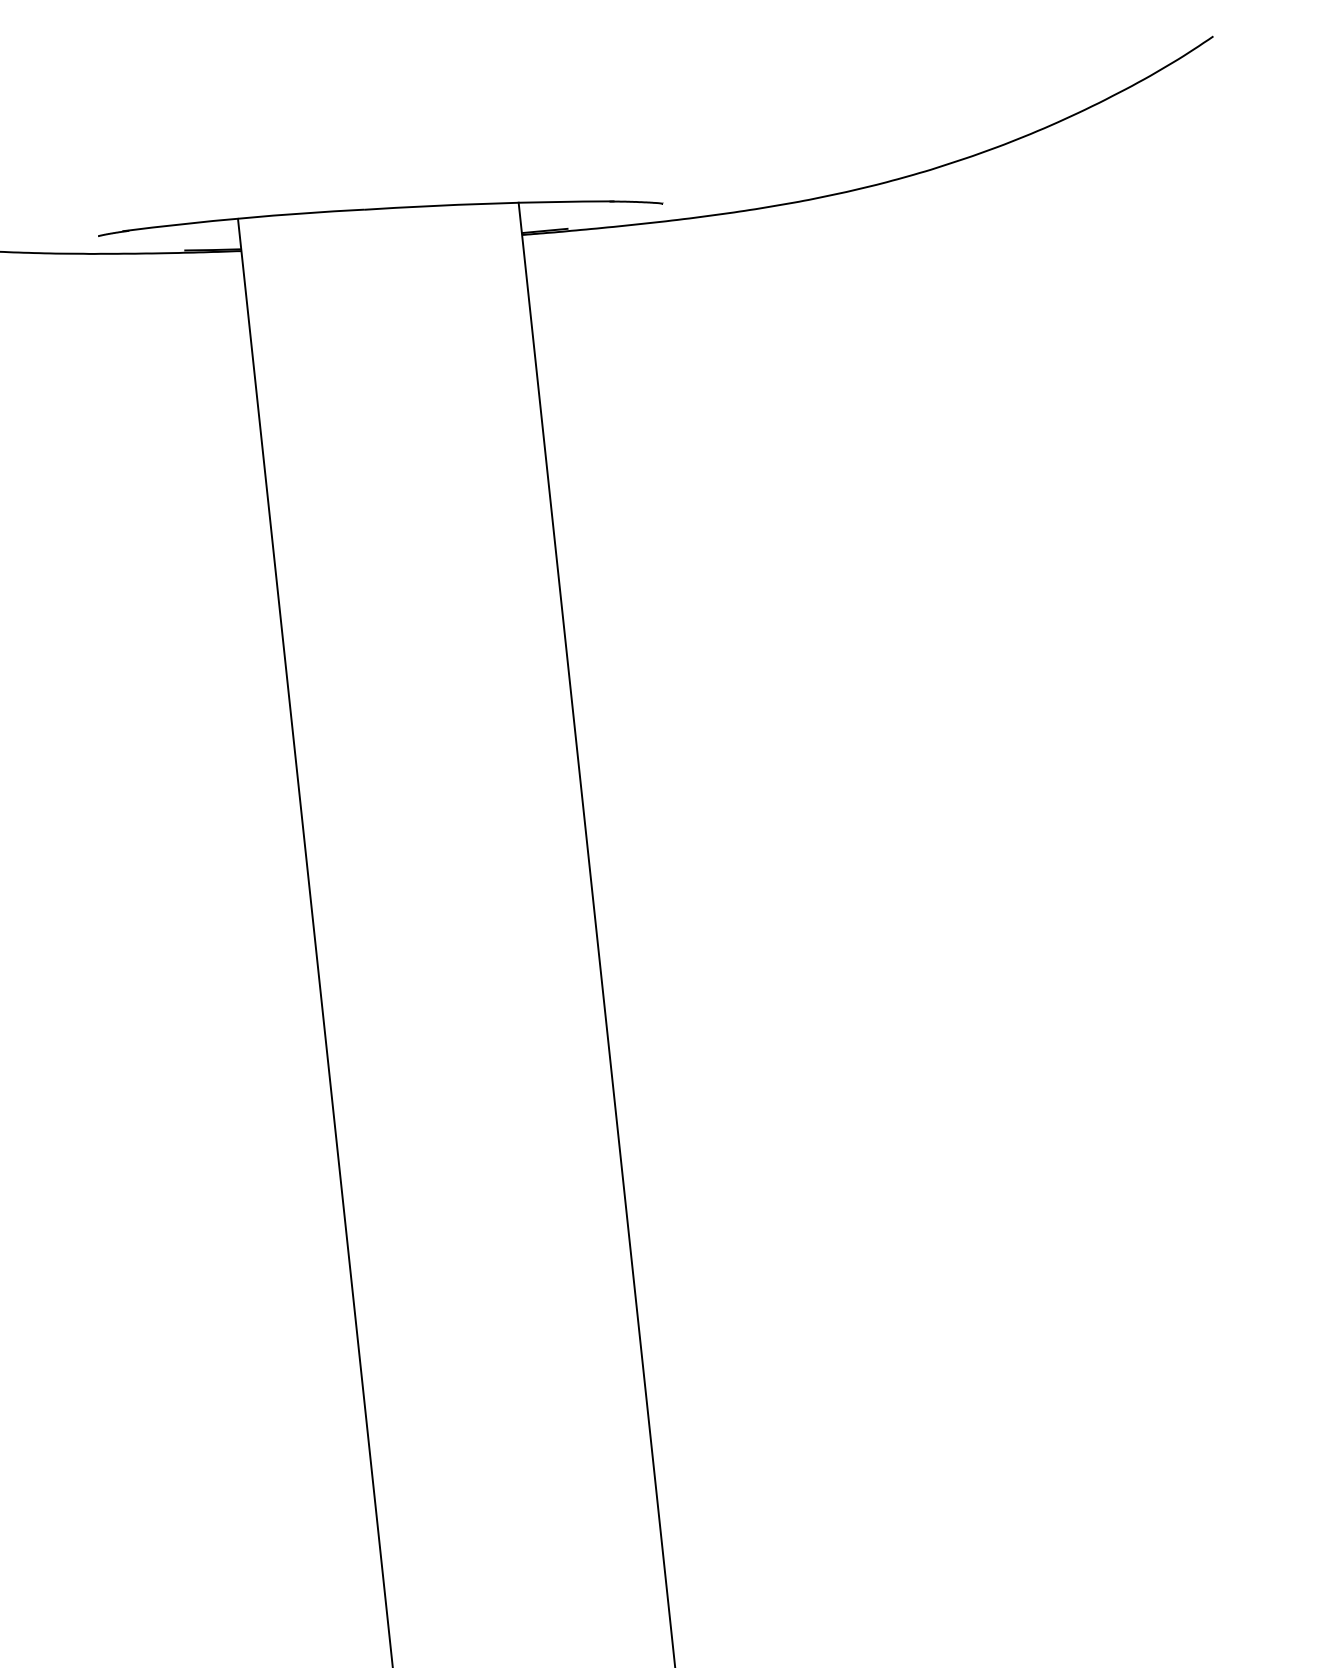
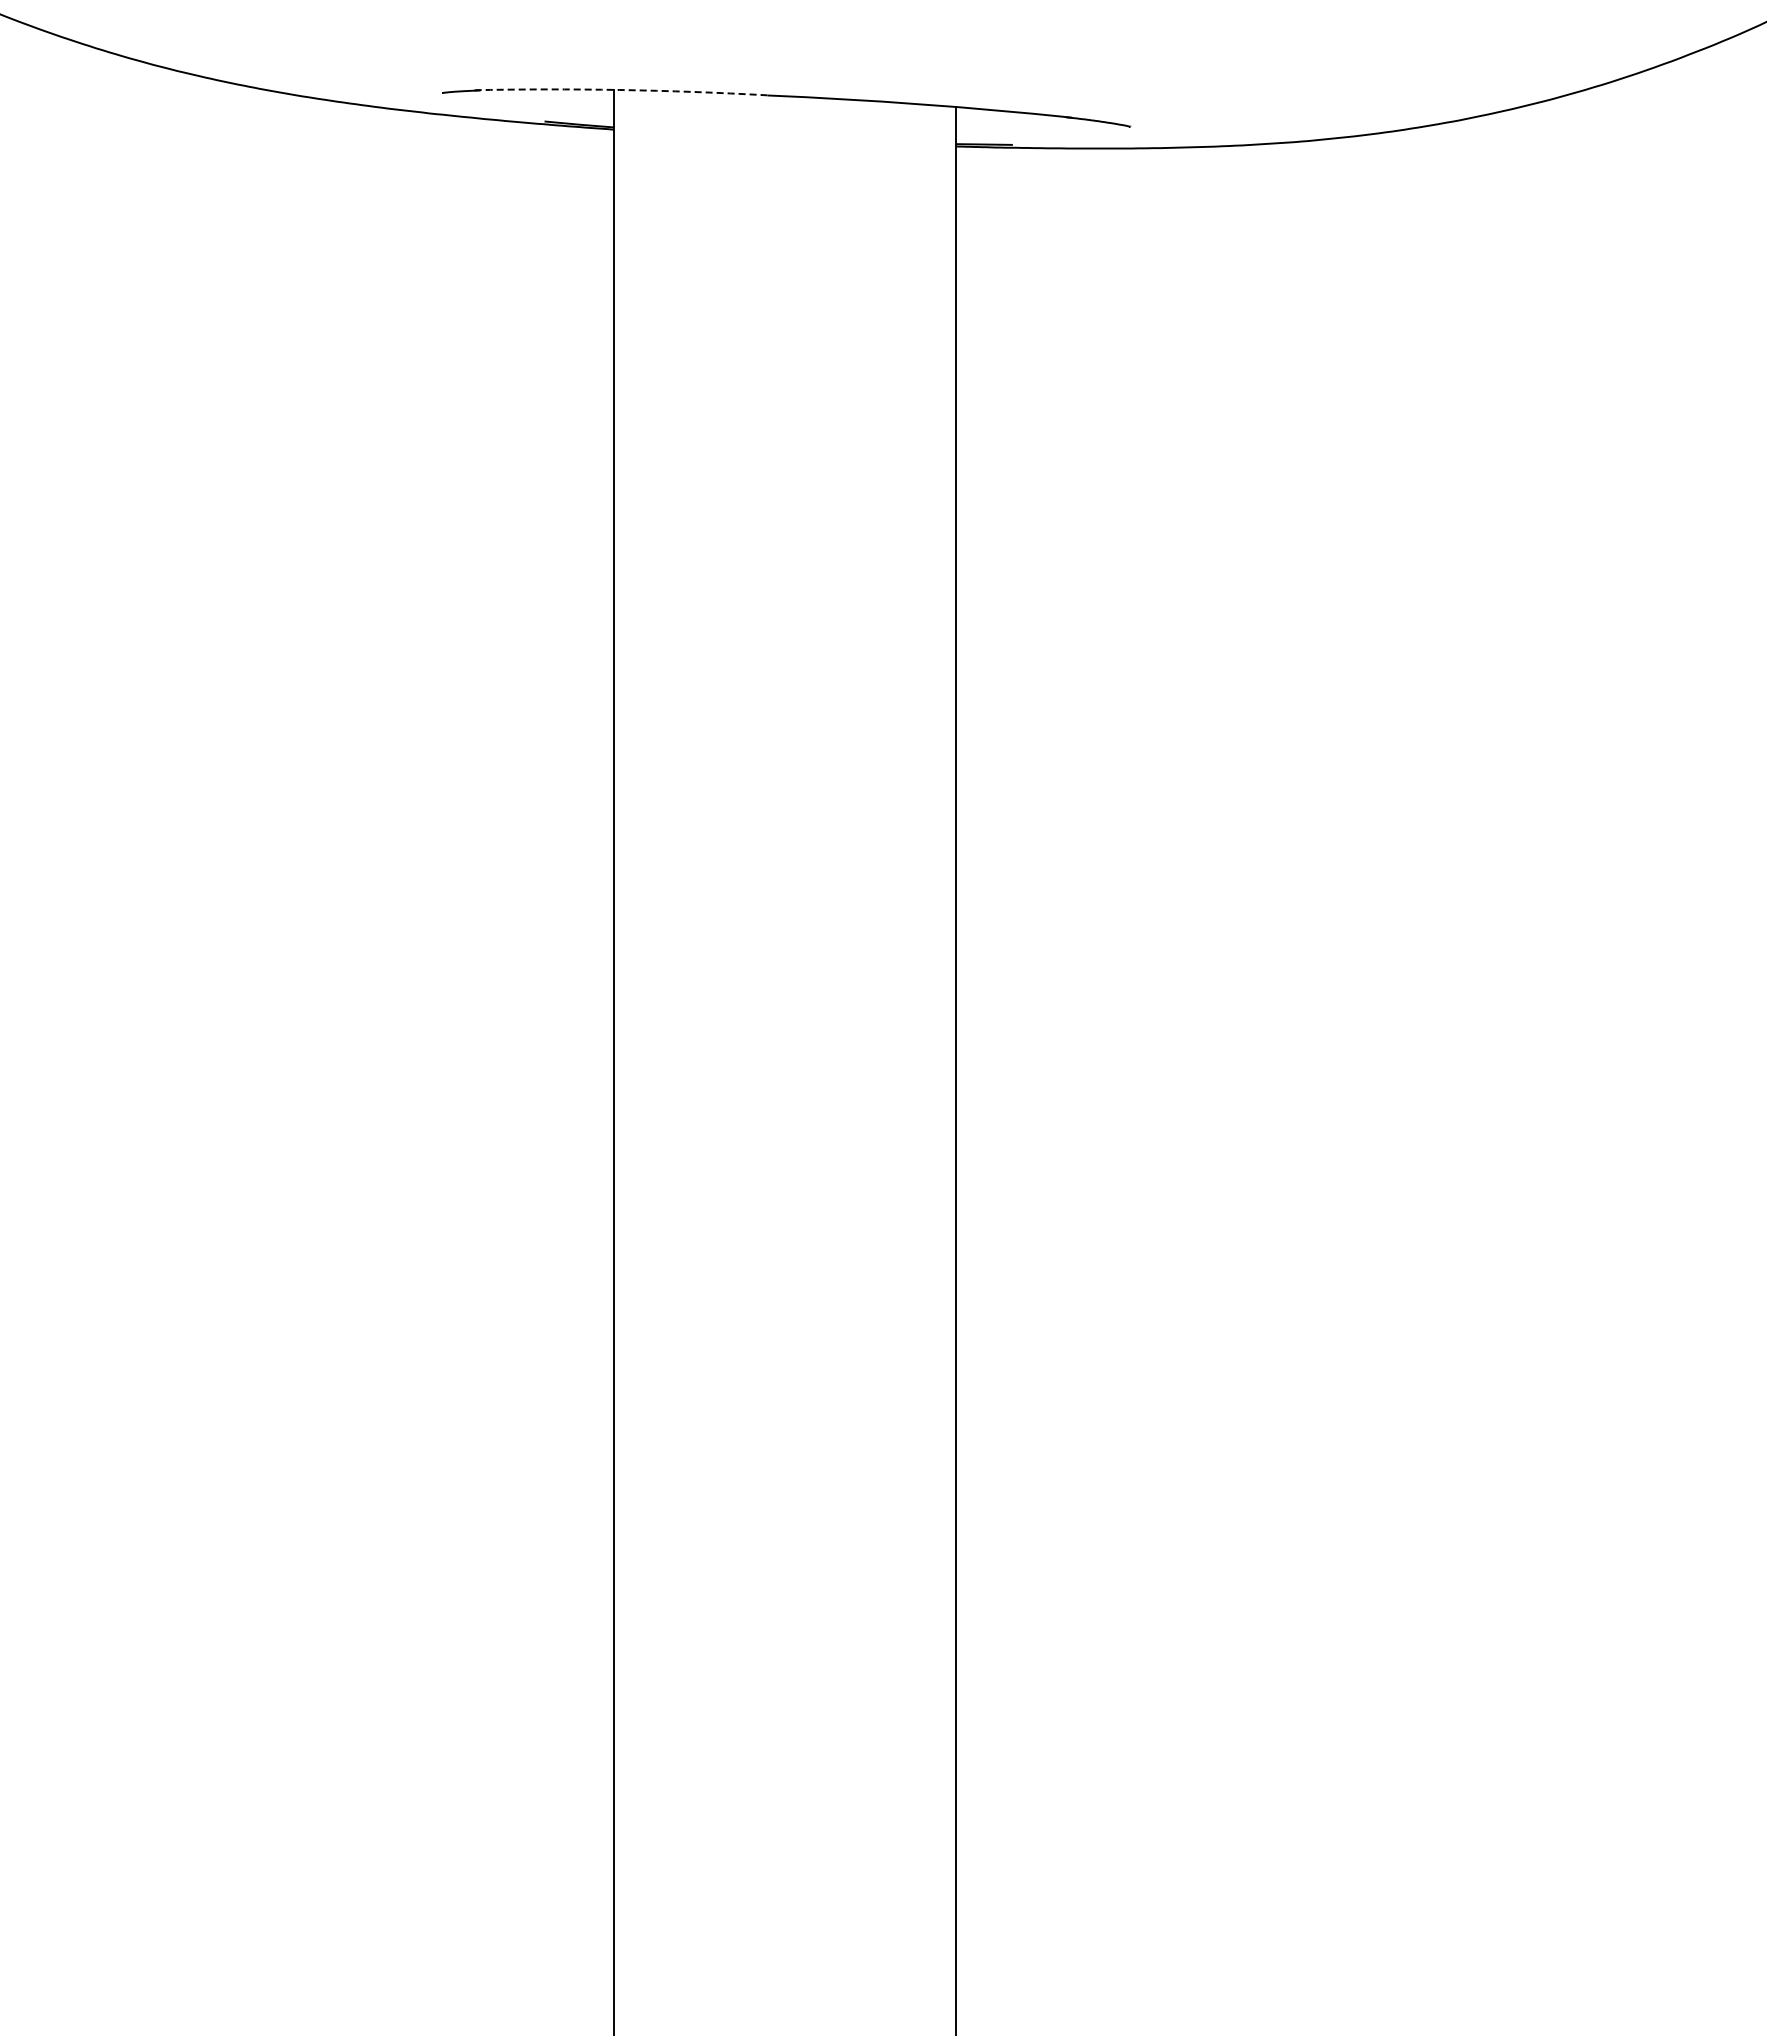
arc: (242, 218) -> (619, 90), solid -> dashed

